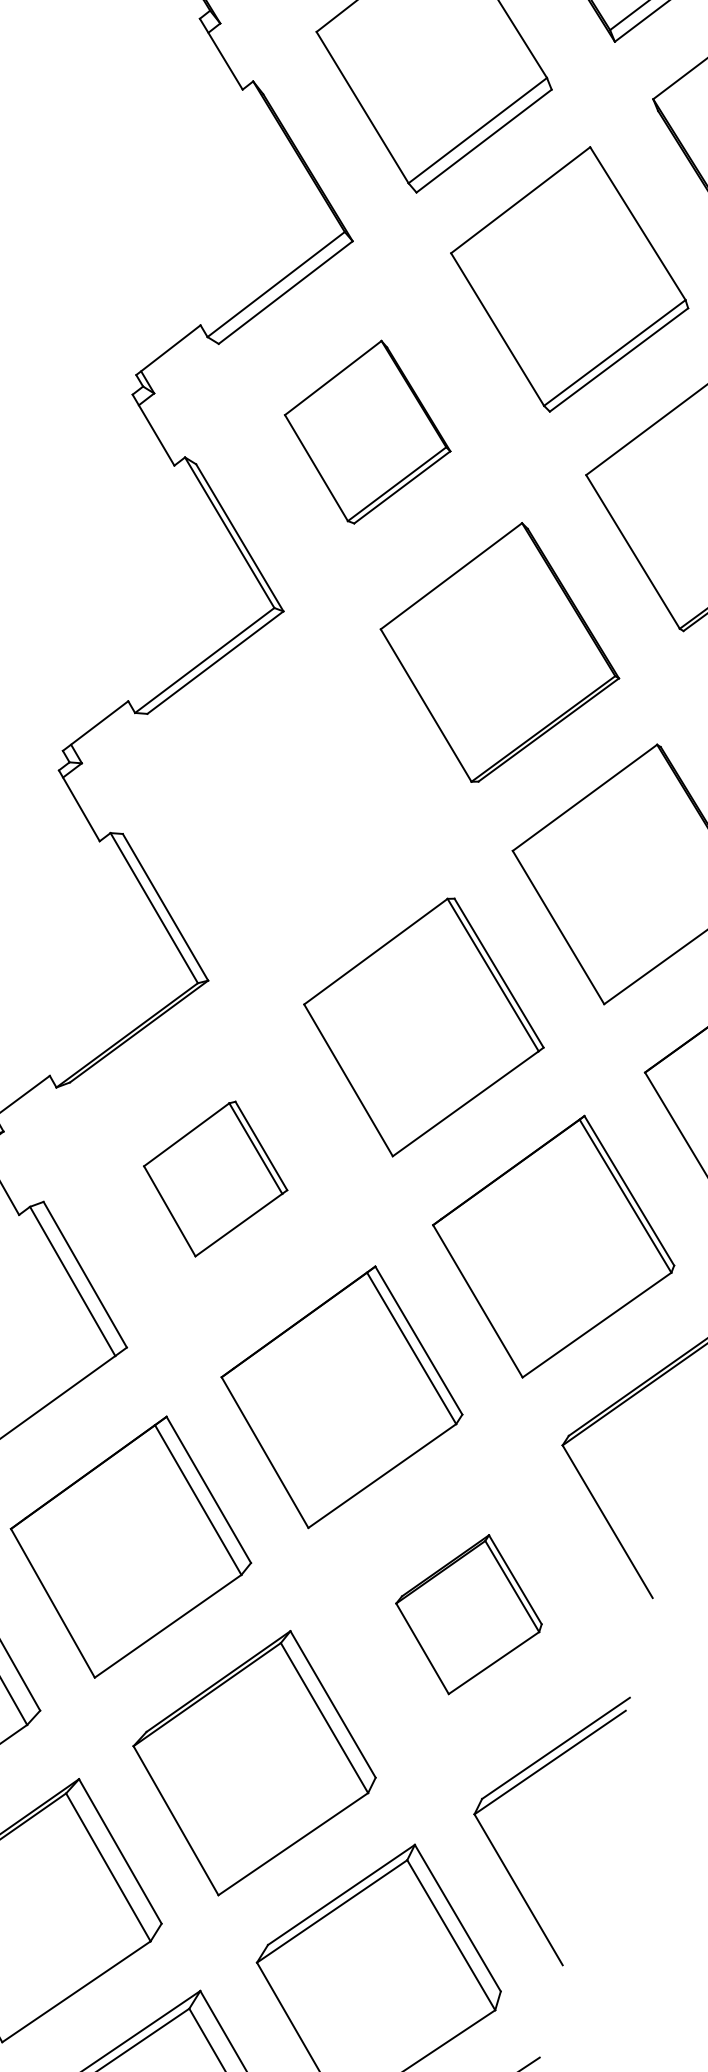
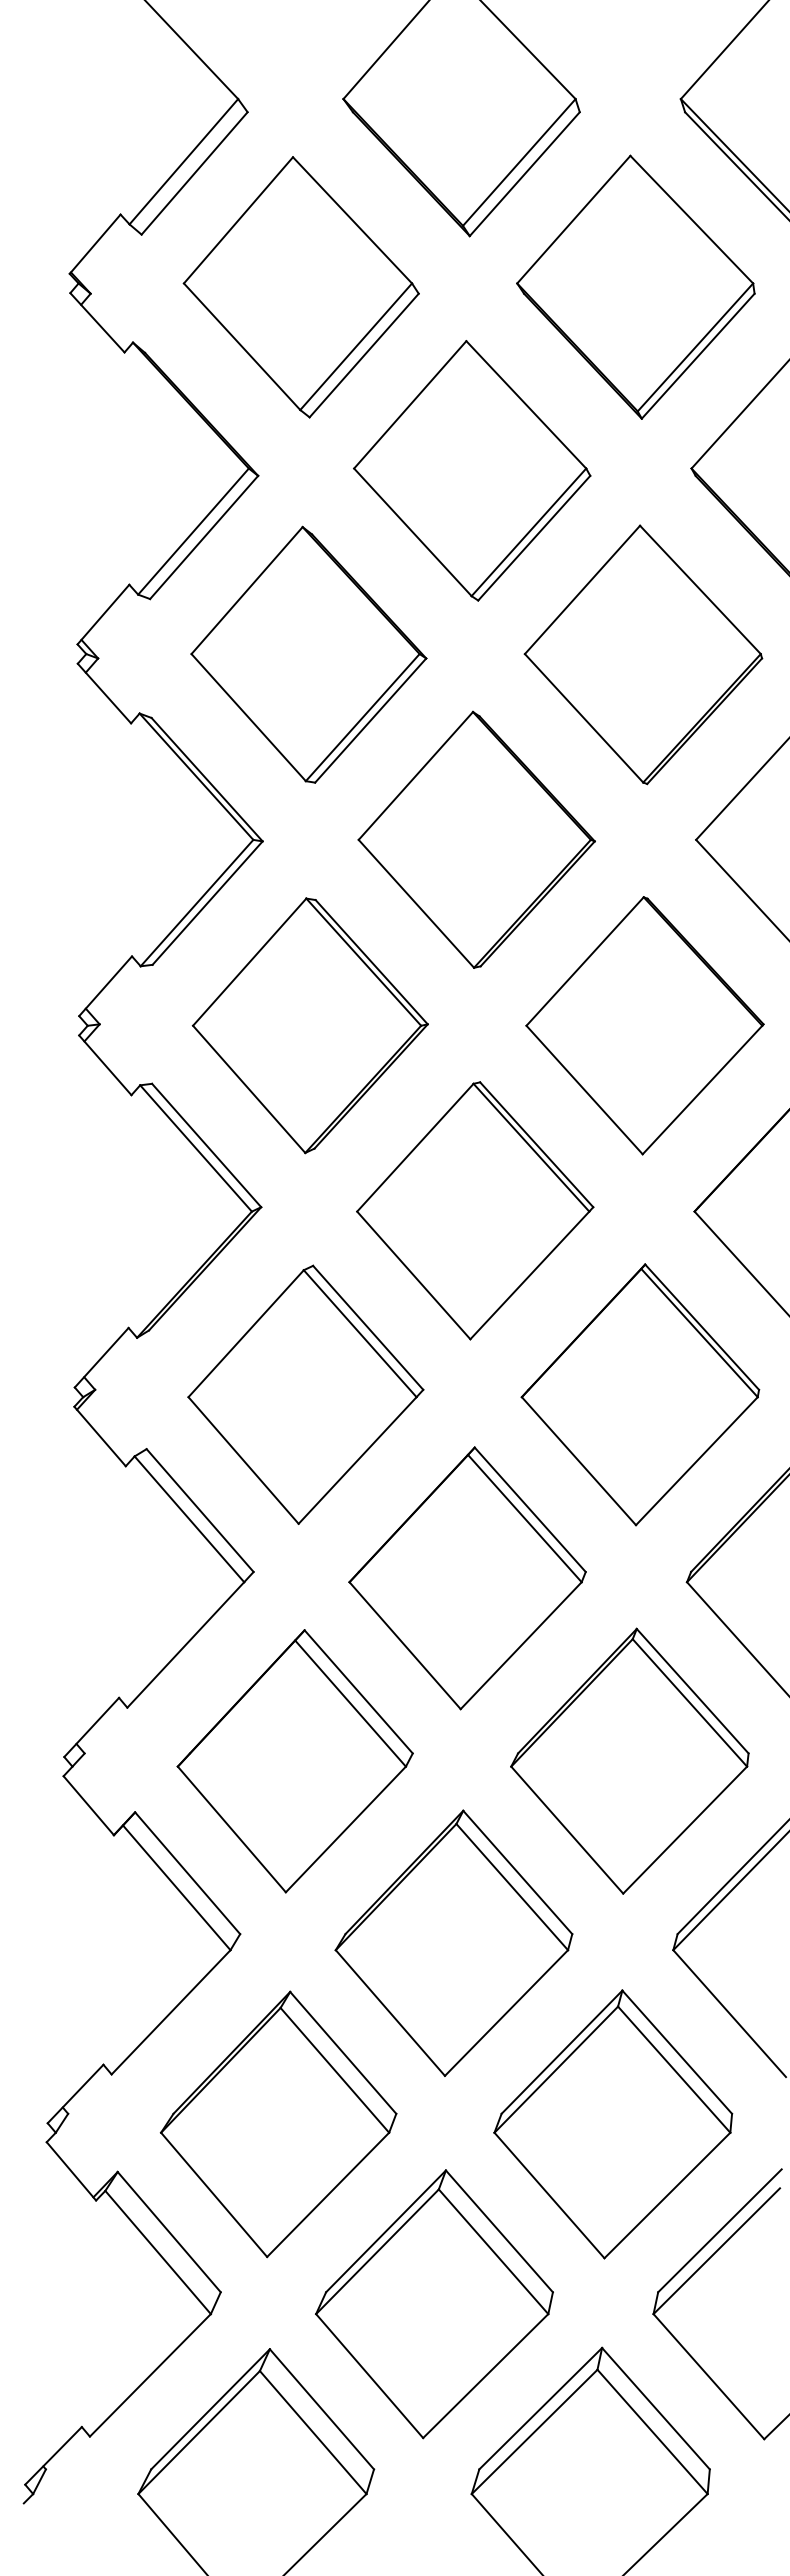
part: (367, 431) -> (308, 654), size x1.43
part: (293, 806) -> (309, 1025), added
part: (215, 1178) -> (305, 1394), size x1.67
part: (468, 1613) -> (629, 1760), size x1.67

